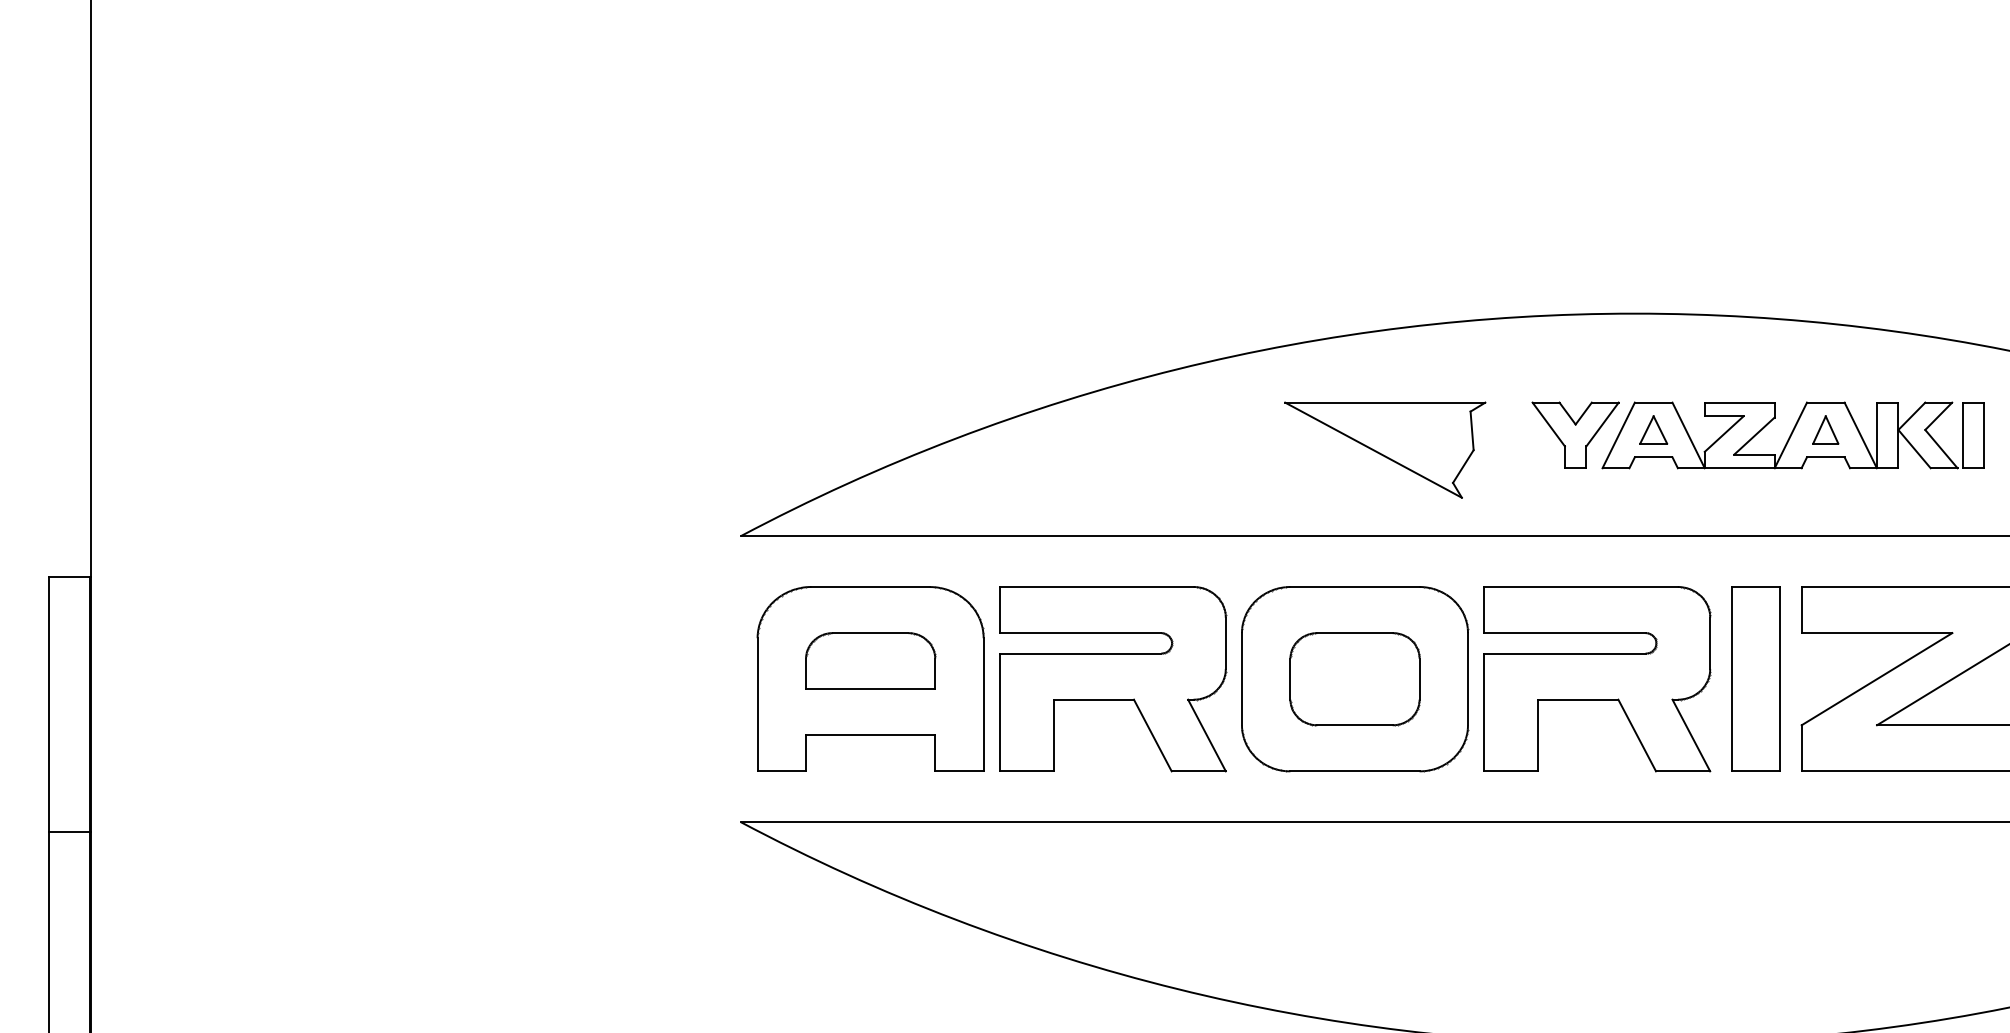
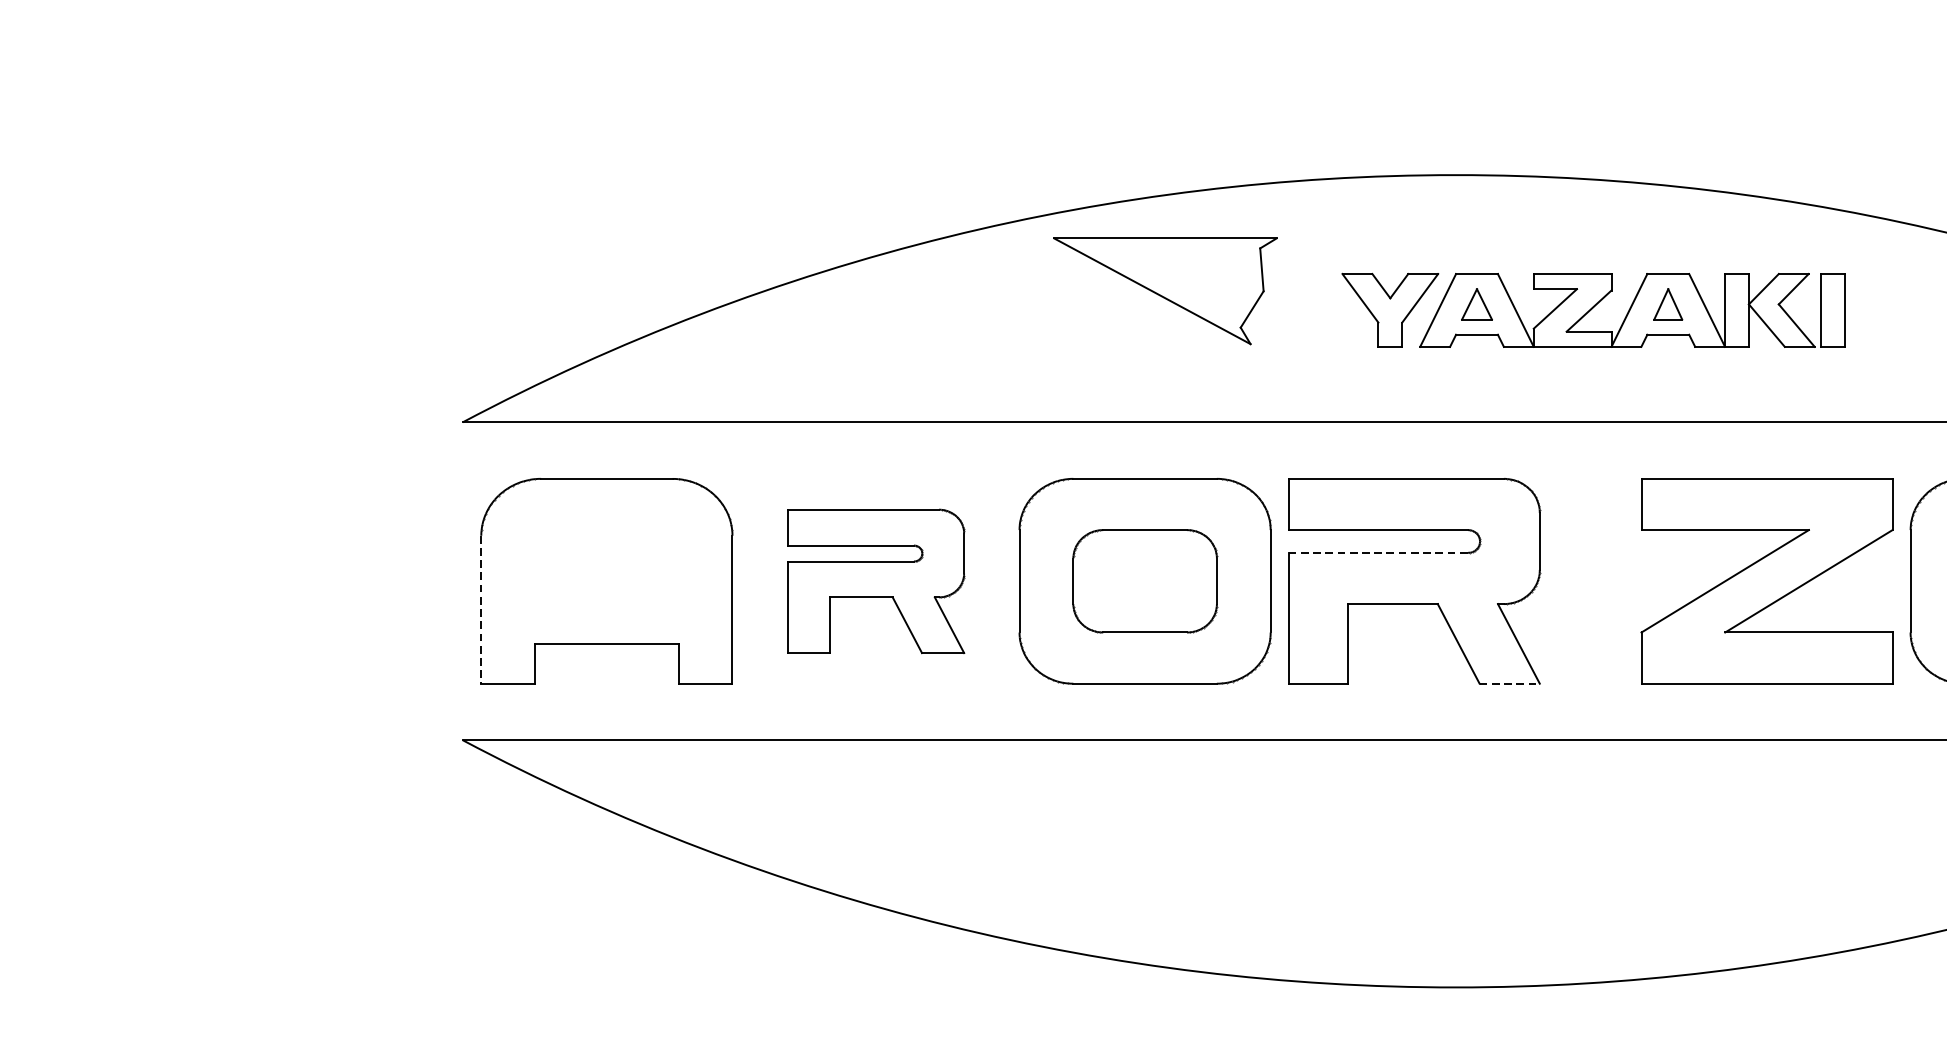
part: (1385, 449) -> (1165, 290), moved
line: (1564, 653) -> (1377, 552), solid -> dashed
part: (870, 660) -> (606, 560), removed
part: (1755, 678) -> (1590, 580), removed
part: (1113, 679) -> (876, 581), size x0.7
line: (757, 704) -> (481, 609), solid -> dashed
line: (1683, 771) -> (1510, 683), solid -> dashed

